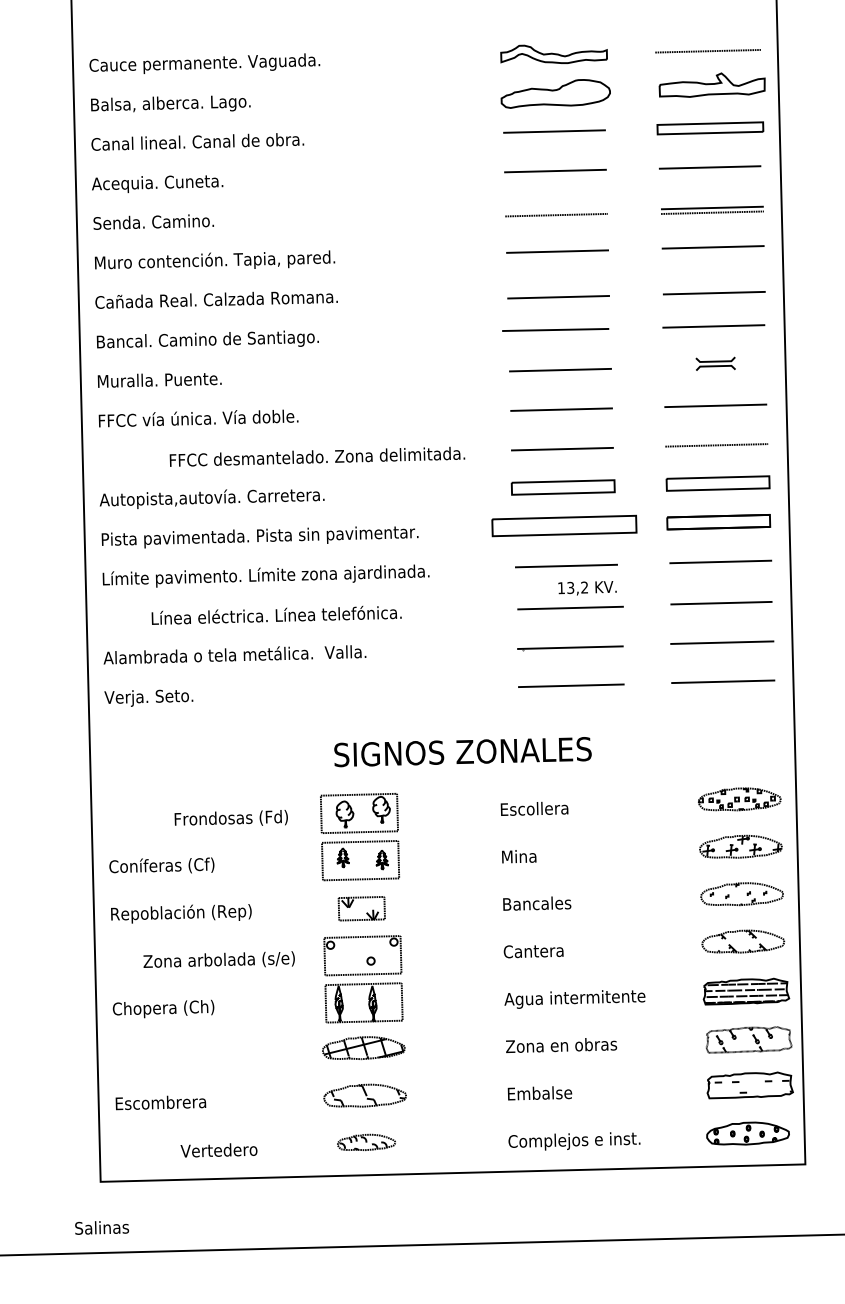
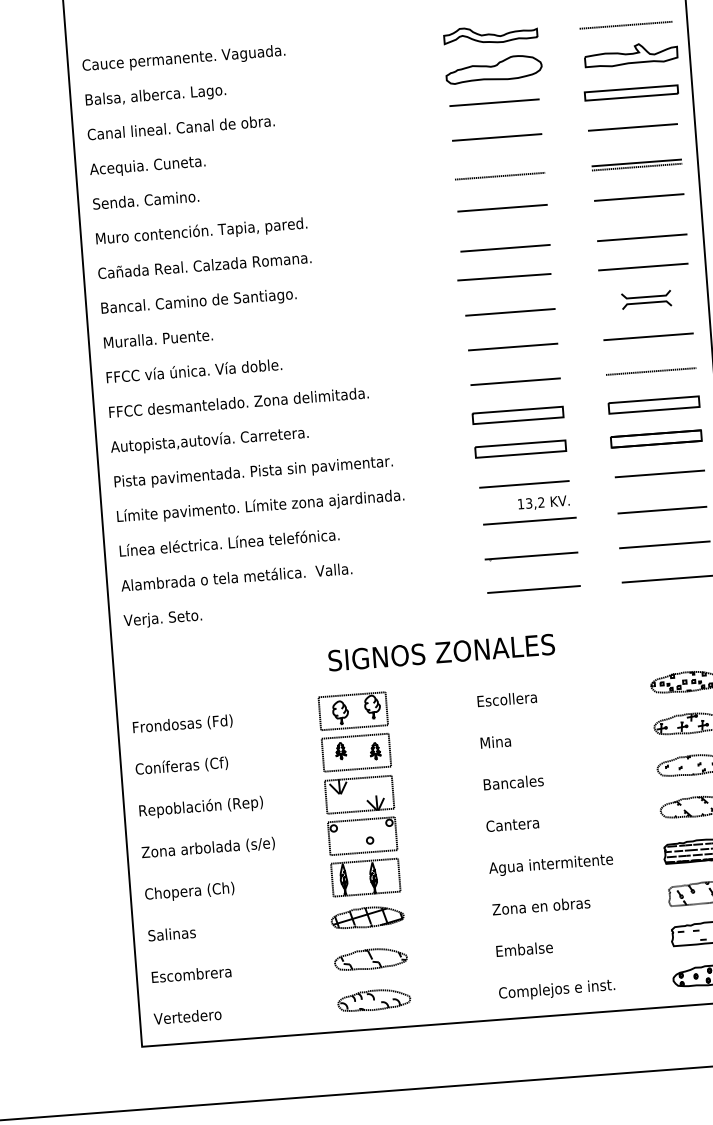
part: (715, 363) -> (646, 299), size x1.43
text: (317, 456) -> (238, 402), moved
part: (563, 525) -> (519, 448), size x0.71
text: (276, 615) -> (229, 542), moved
text: (230, 817) -> (182, 723), moved
part: (361, 908) -> (359, 794), size x1.67
text: (218, 959) -> (207, 847), moved
part: (366, 1142) -> (374, 1000), size x1.43
text: (218, 1150) -> (187, 1016), moved
text: (101, 1227) -> (171, 933), moved

